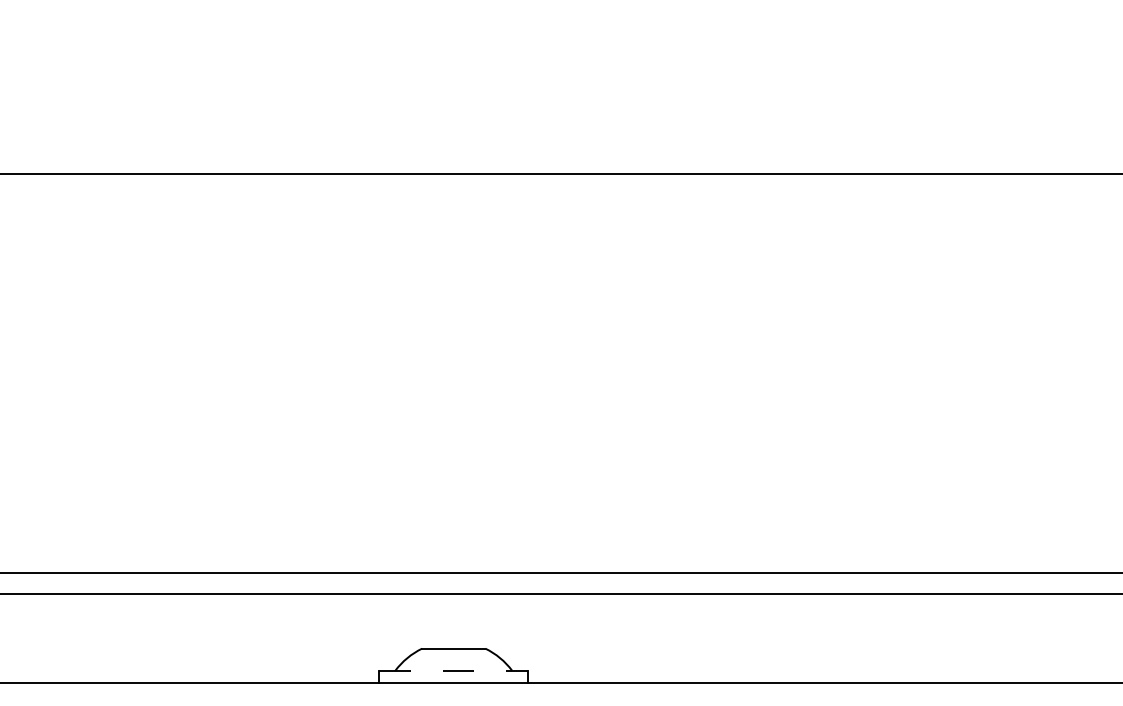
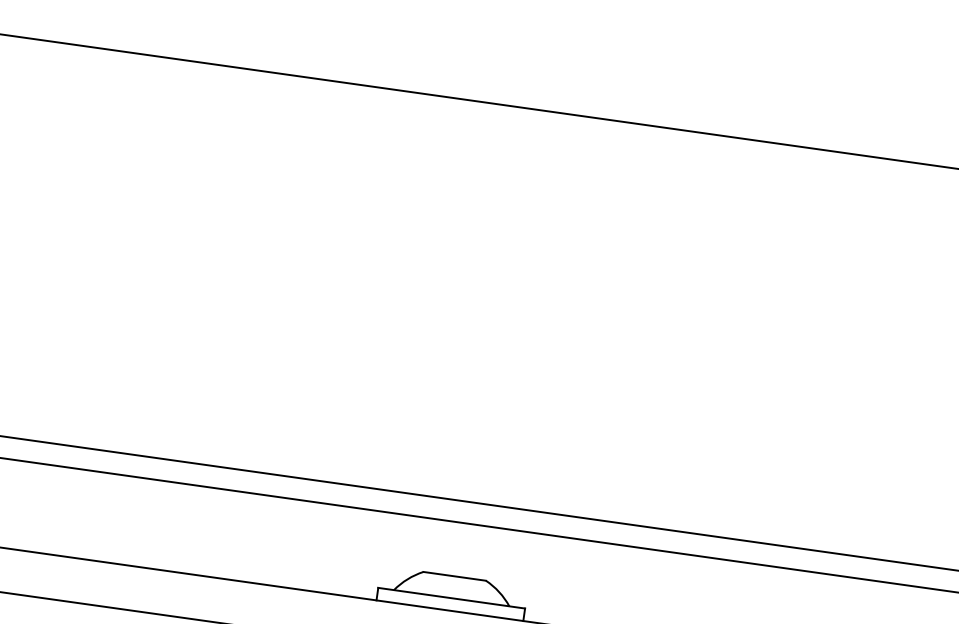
line: (454, 670) -> (452, 598), dashed -> solid

